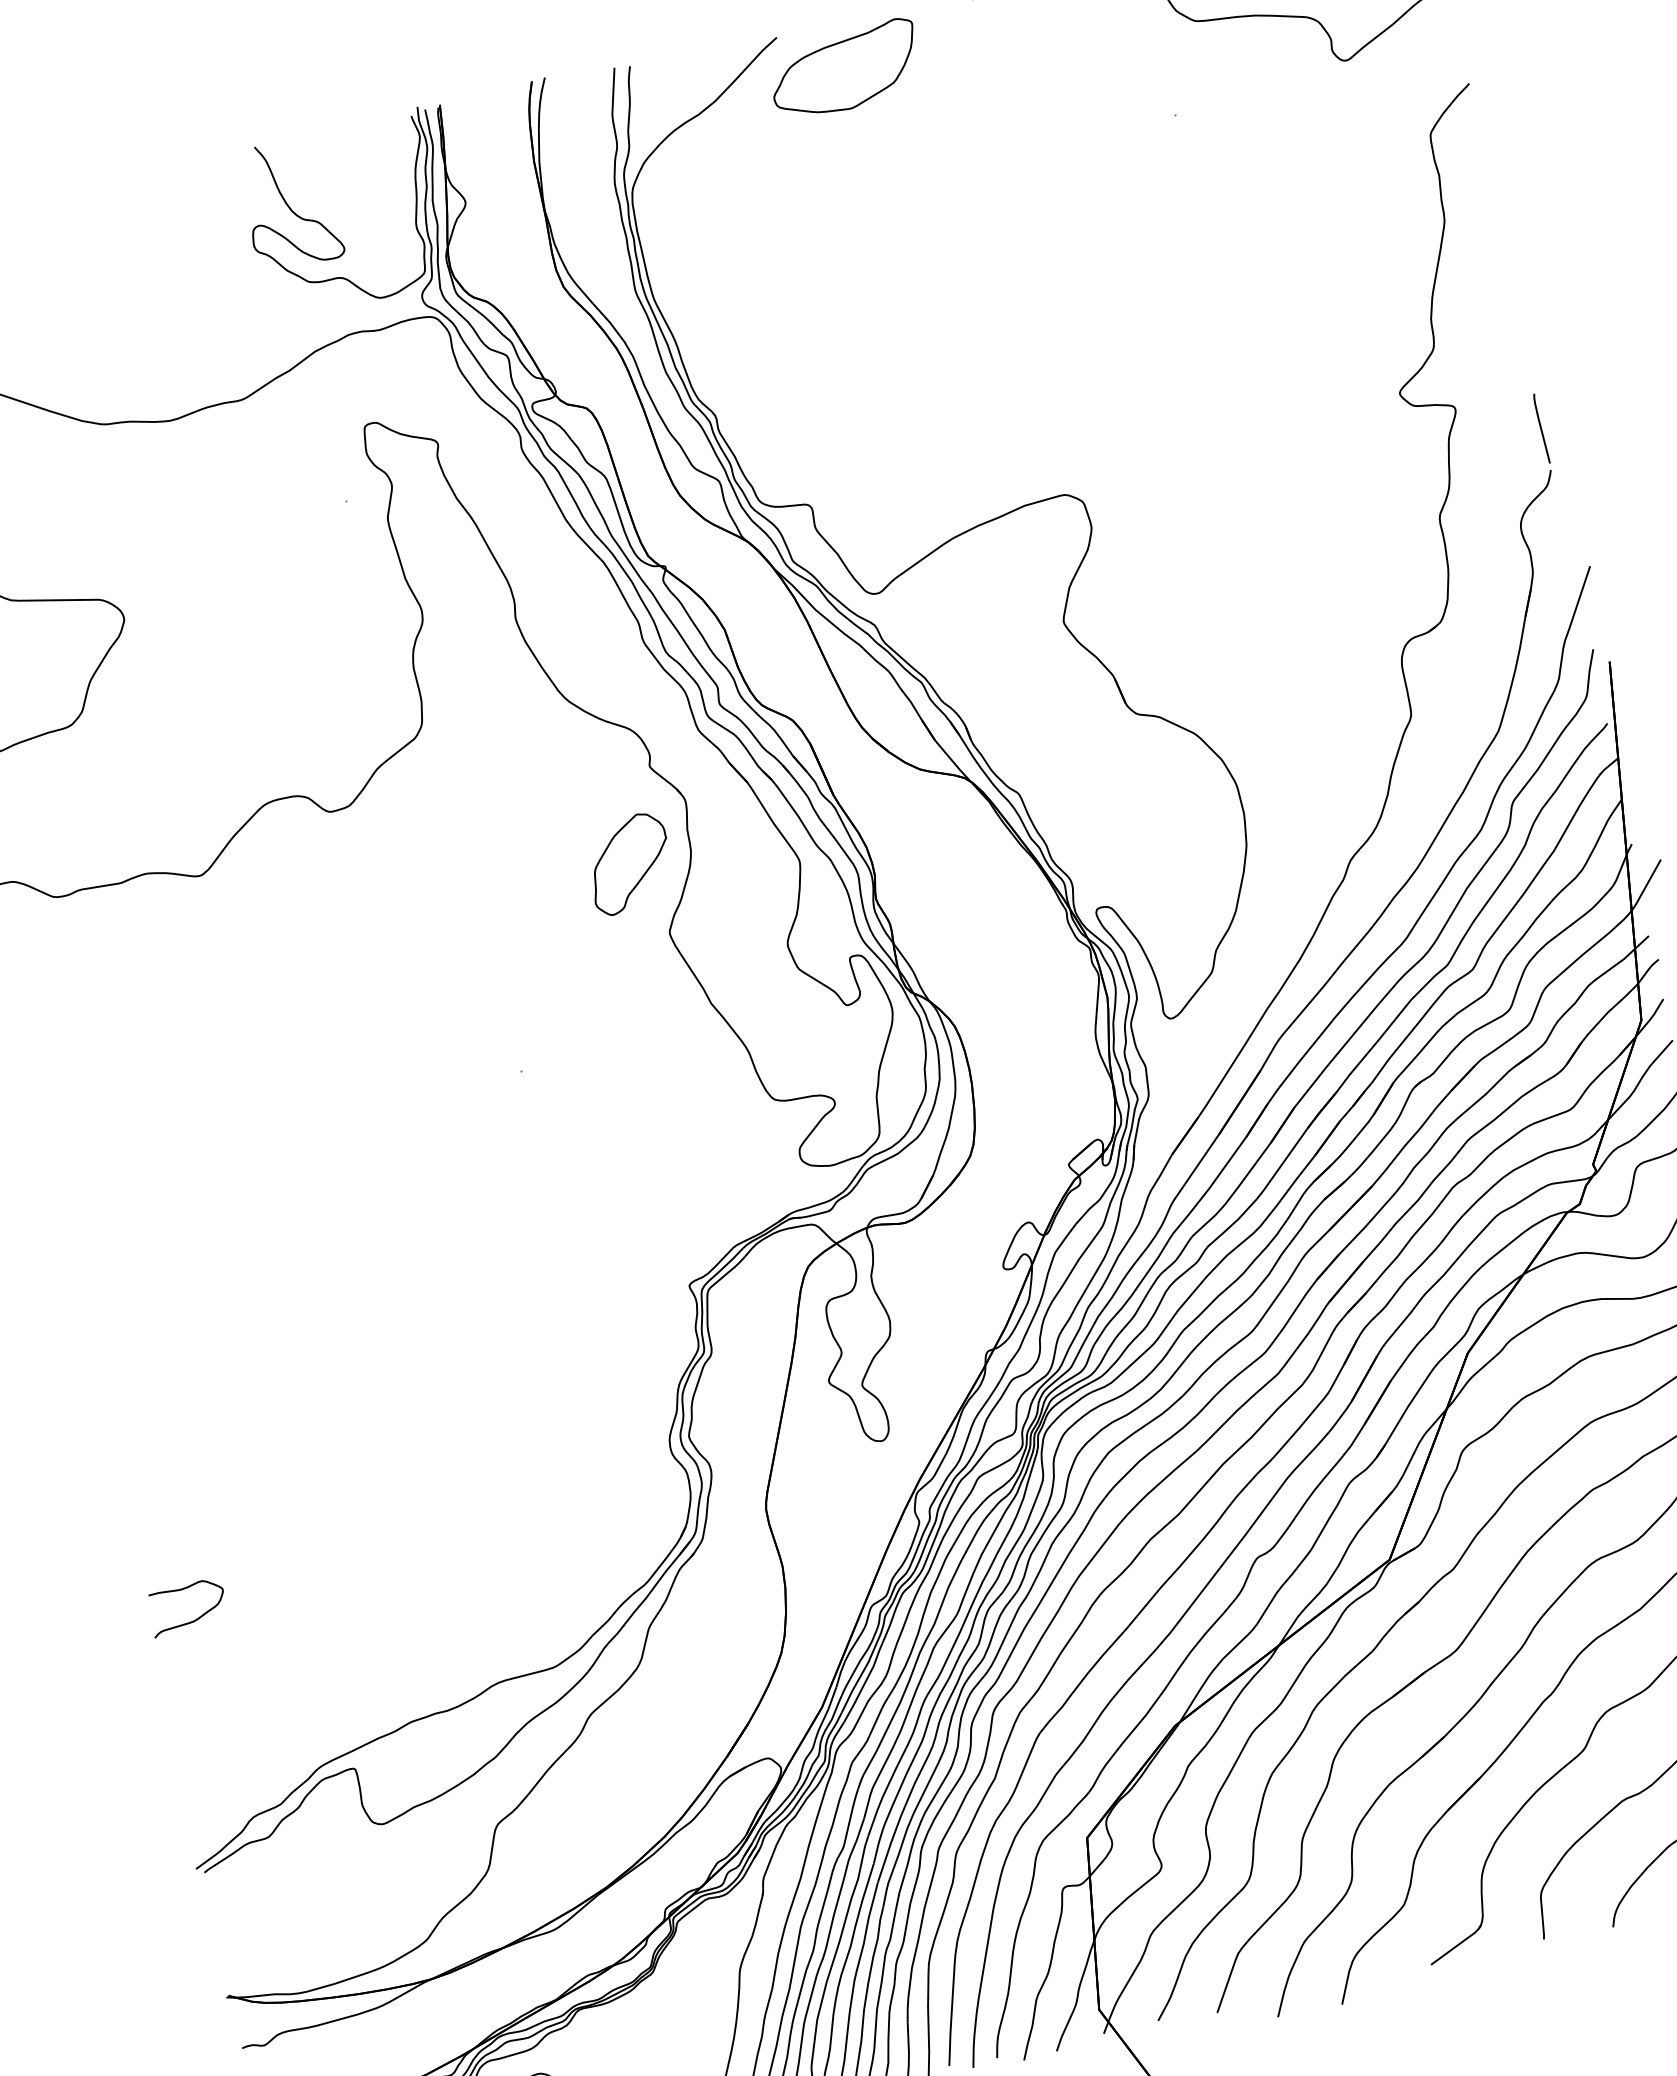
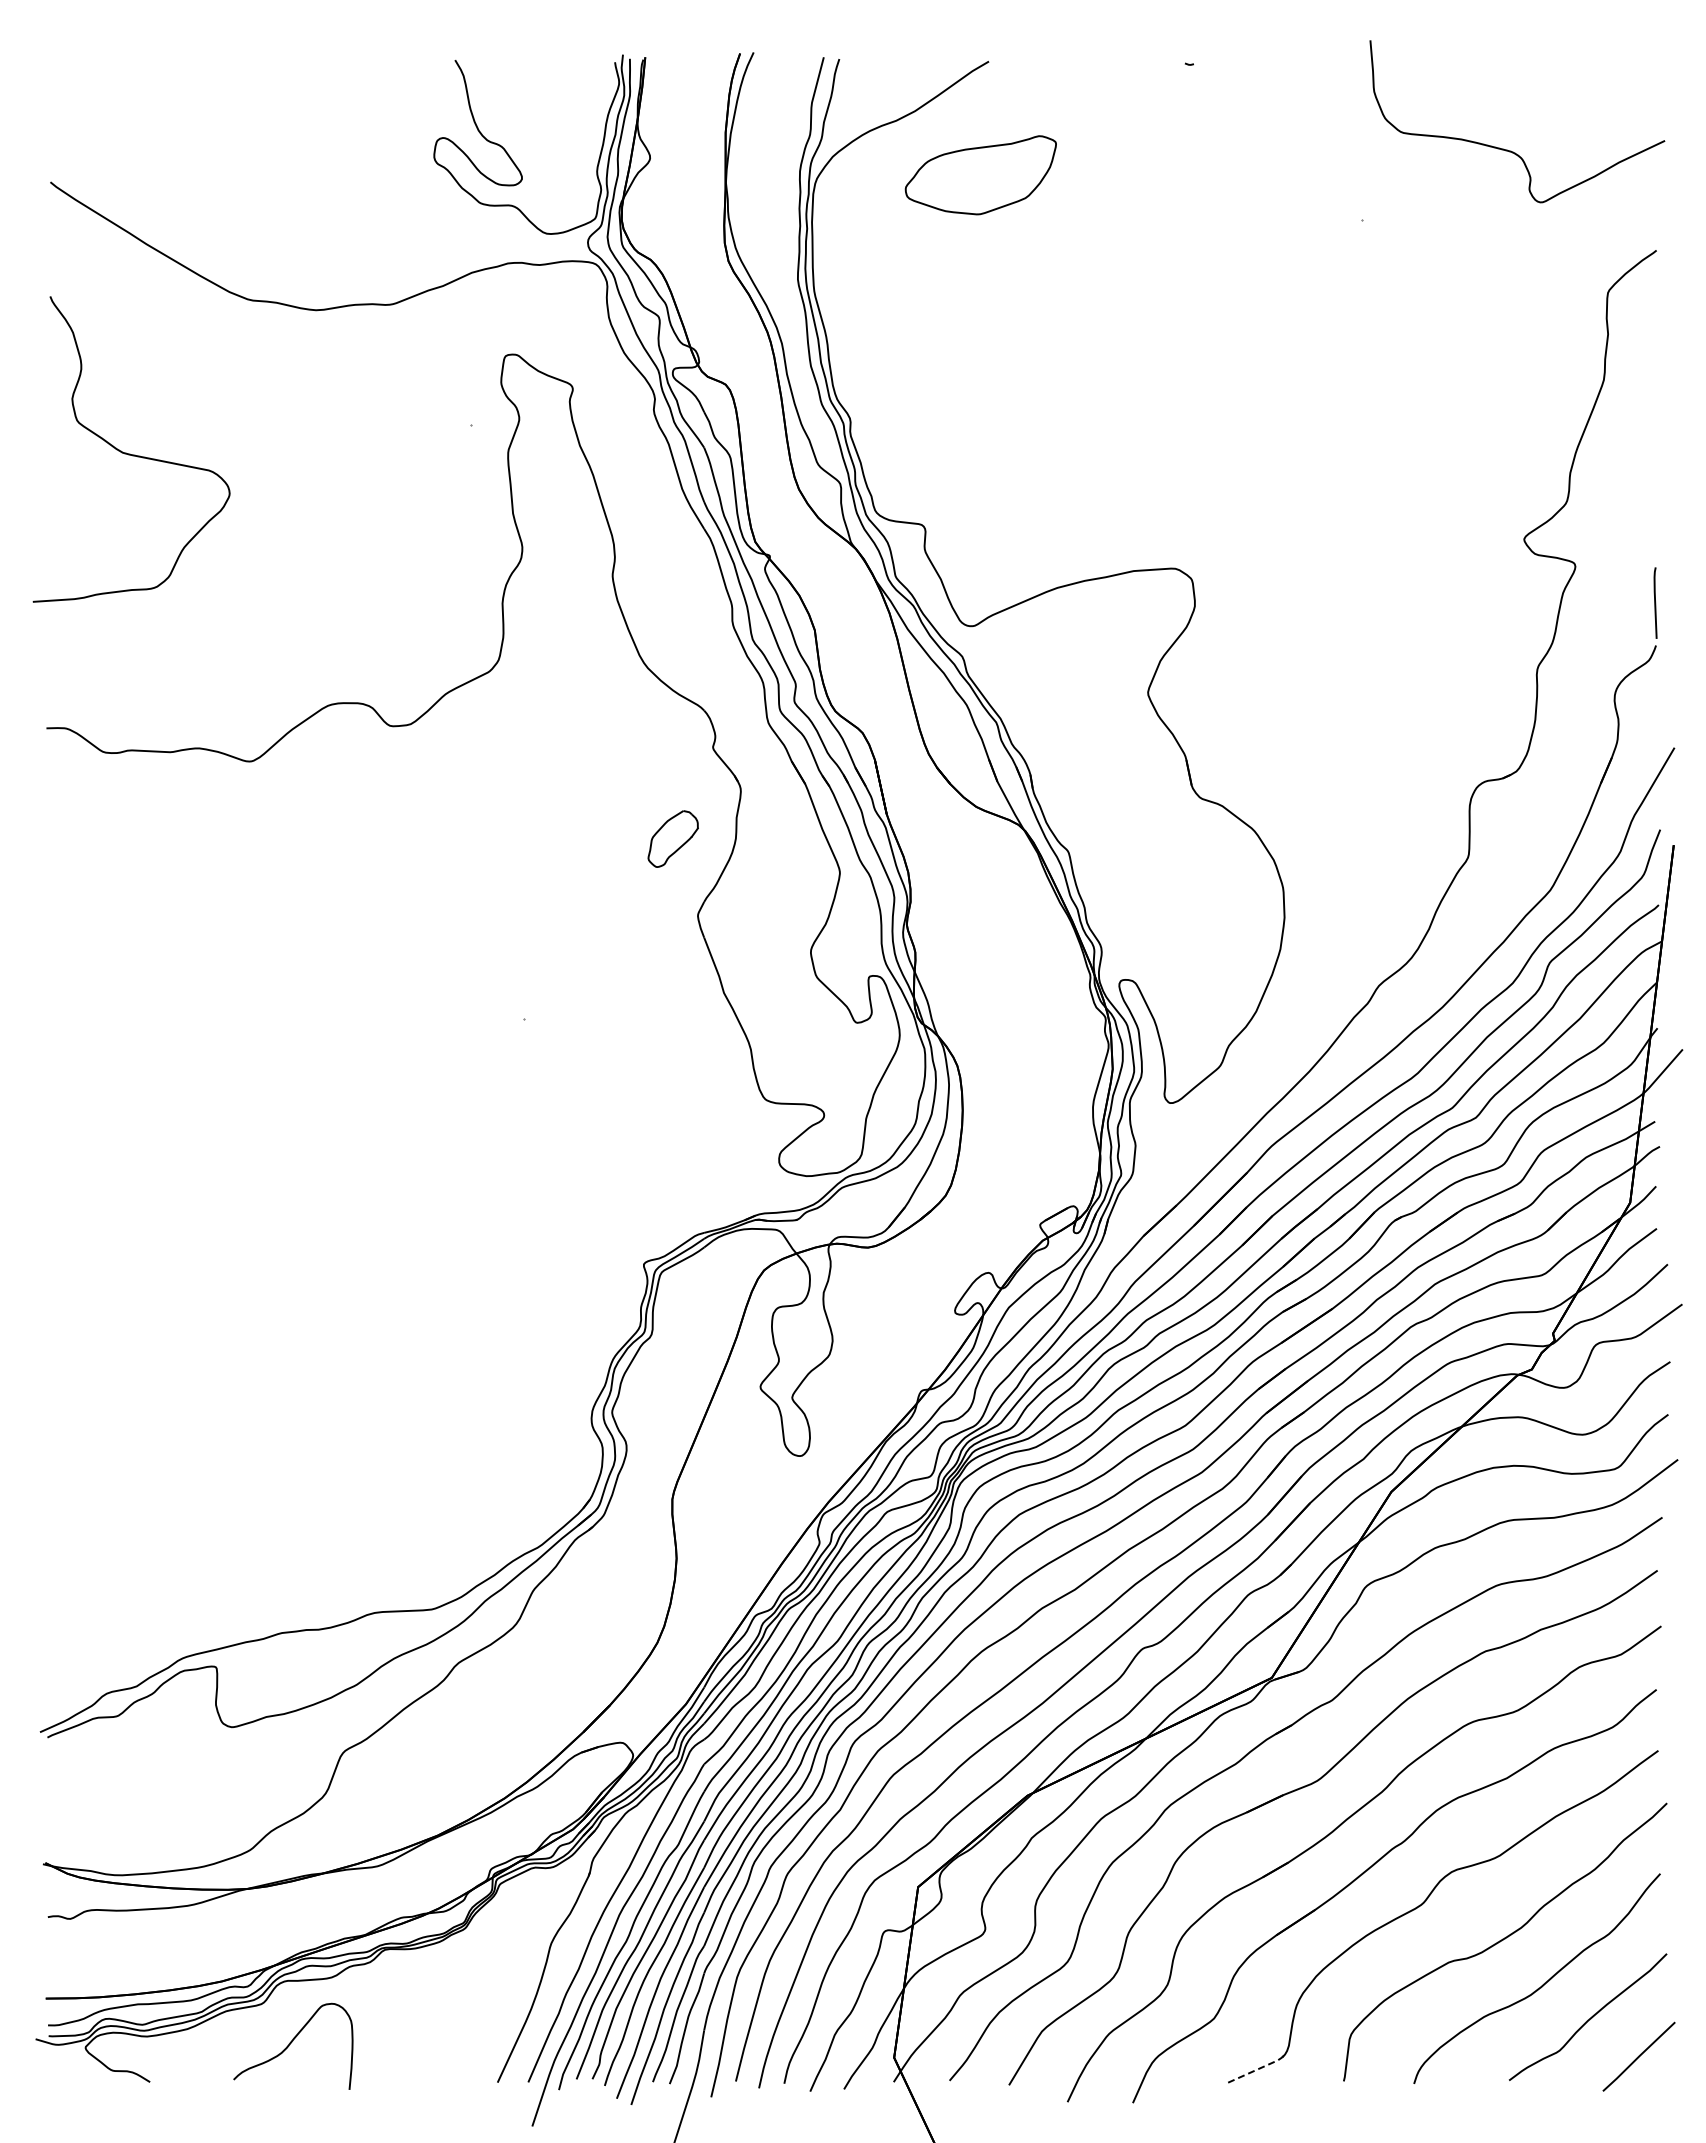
part: (844, 70) -> (980, 175), moved
part: (629, 863) -> (673, 838), size x0.6
curve: (191, 1620) -> (87, 1488), removed
line: (1457, 1944) -> (1258, 2068), solid -> dashed

